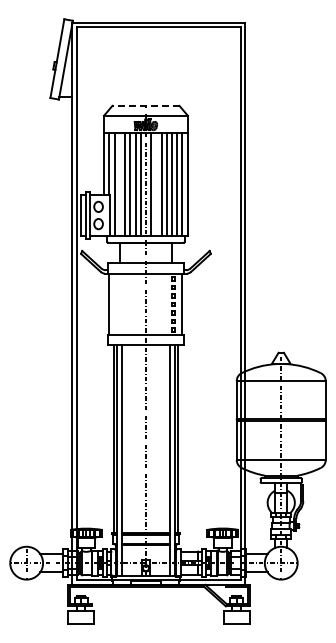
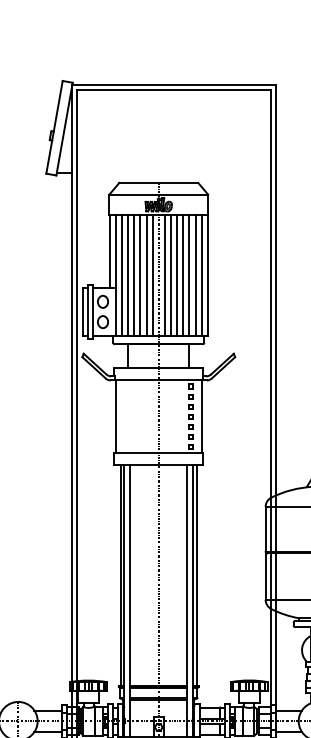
line: (145, 105) -> (158, 182), dashed -> solid
line: (119, 184) -> (127, 275), added
line: (156, 184) -> (171, 275), added

